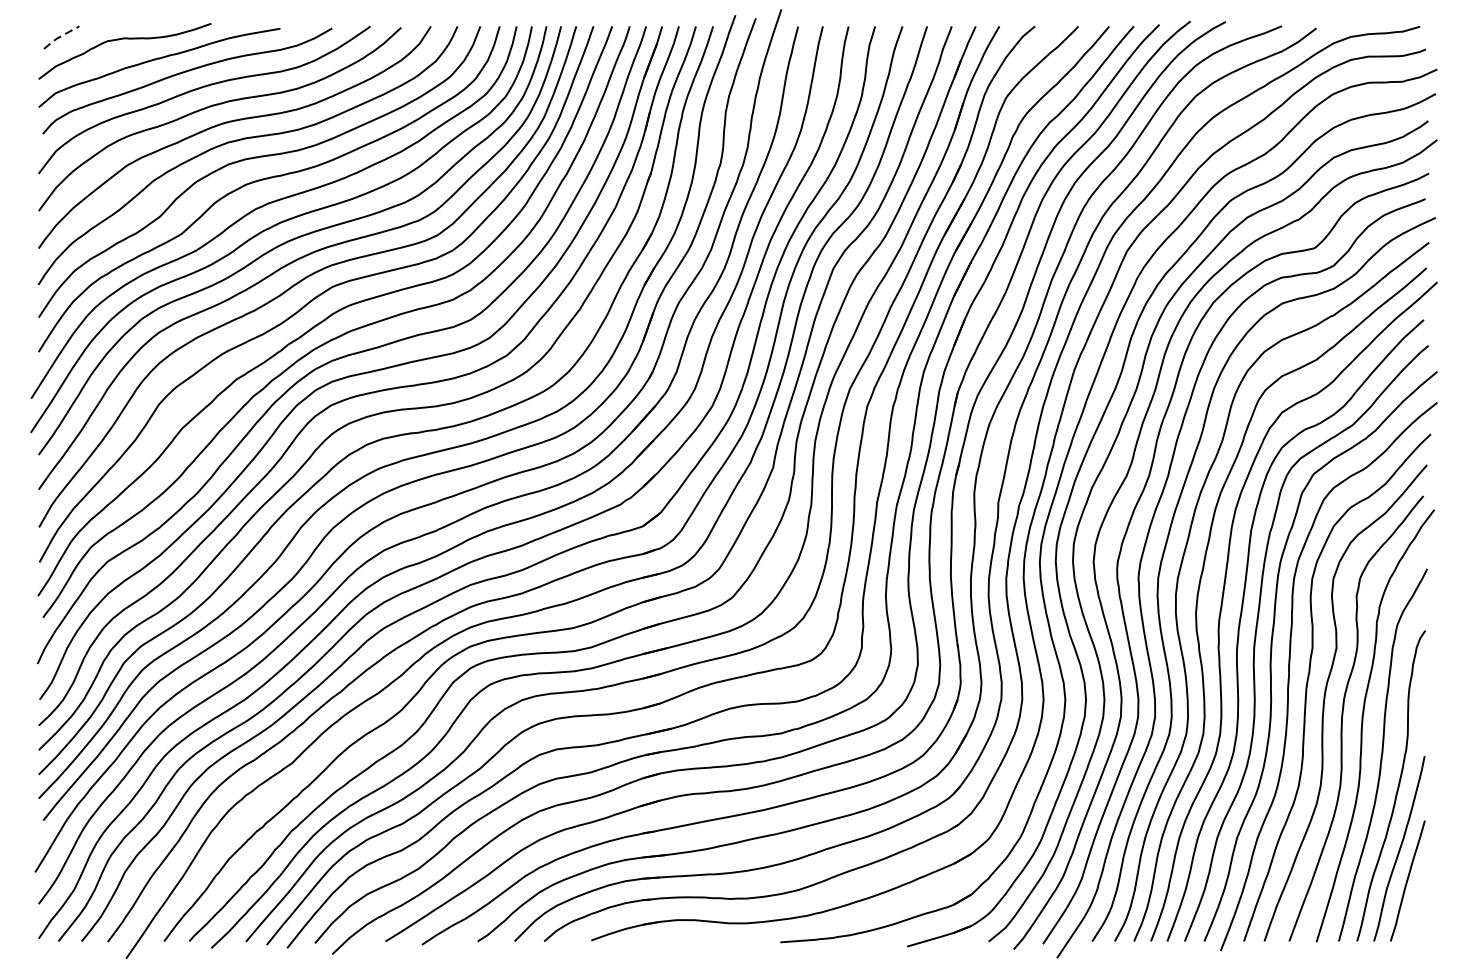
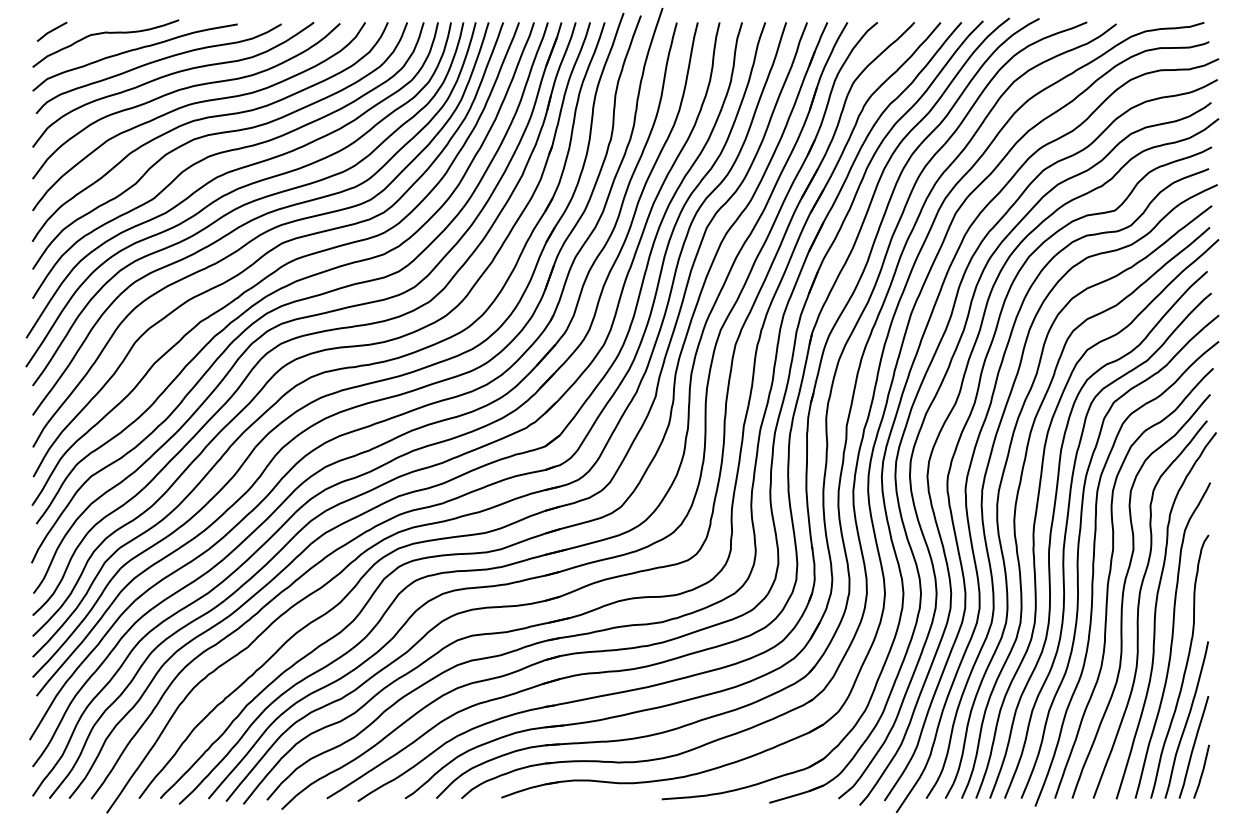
line: (60, 35) -> (51, 30), dashed -> solid
line: (1416, 909) -> (1201, 771), added

